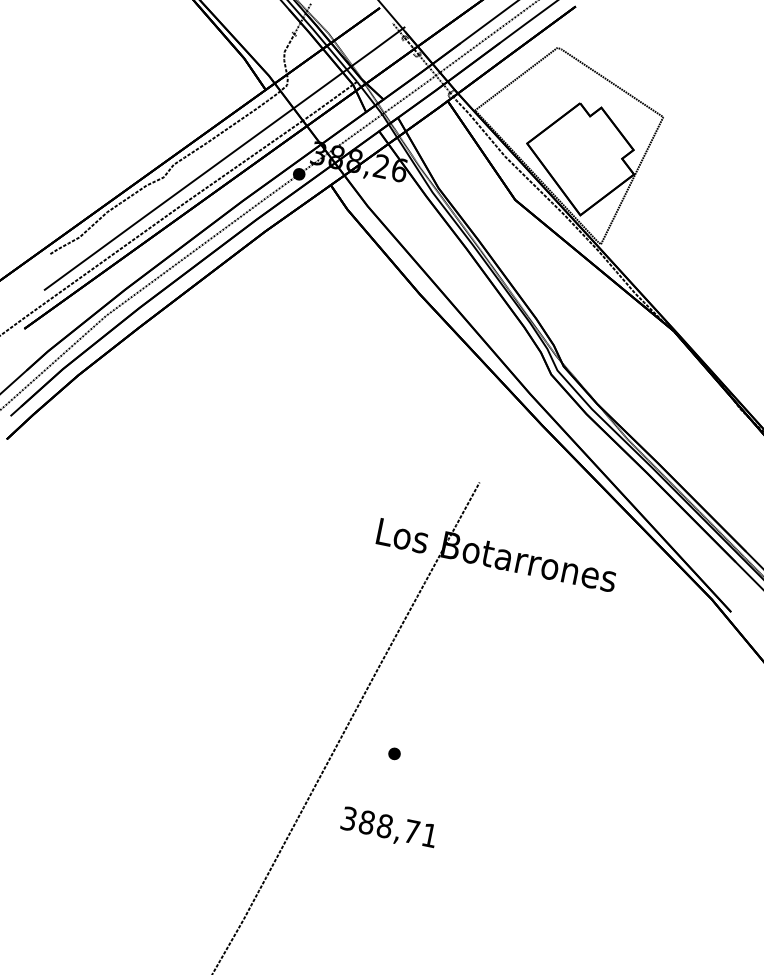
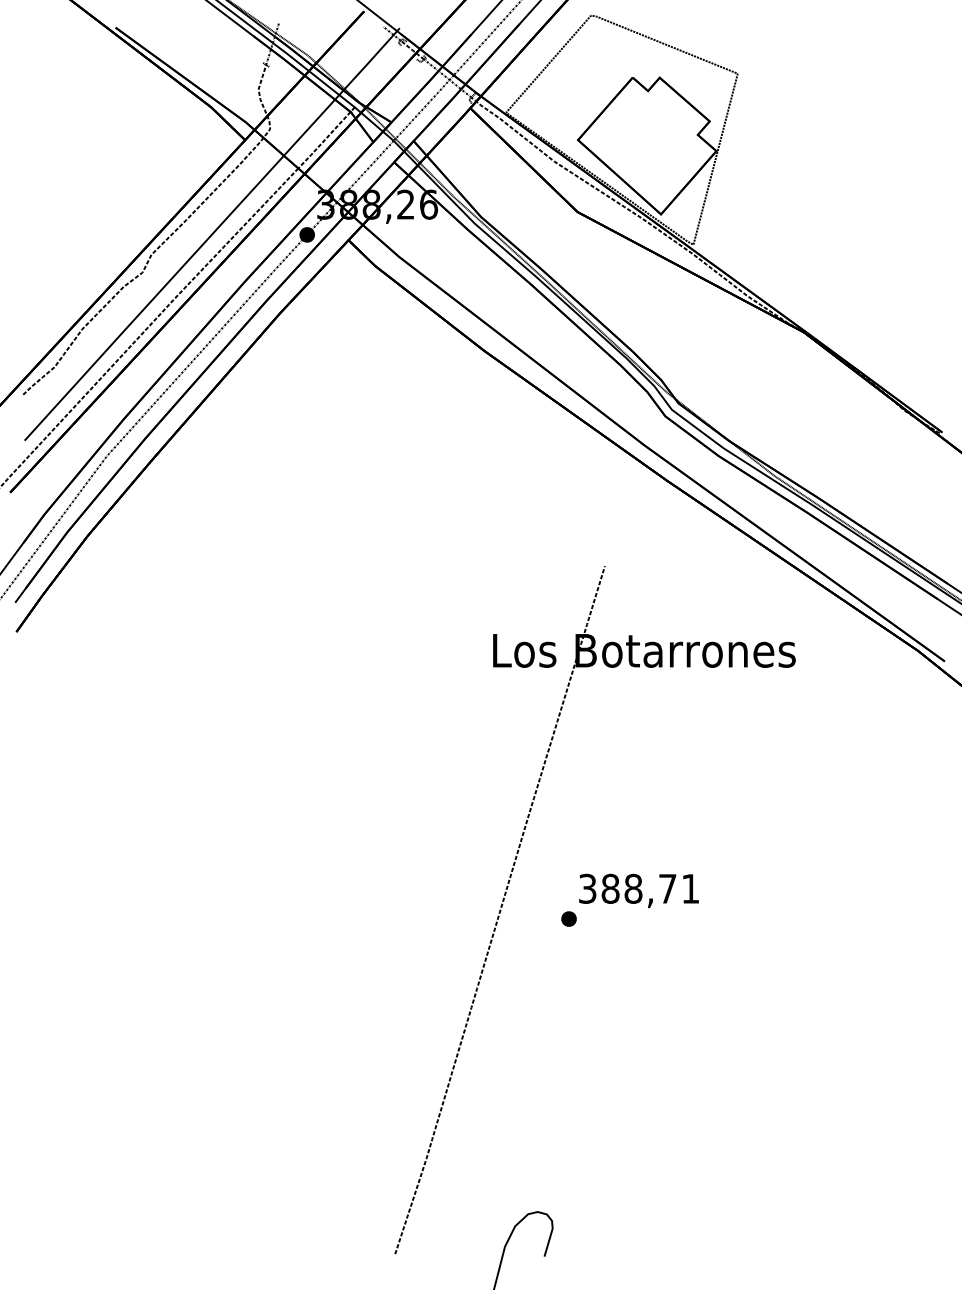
text: (388, 828) -> (638, 890), moved

